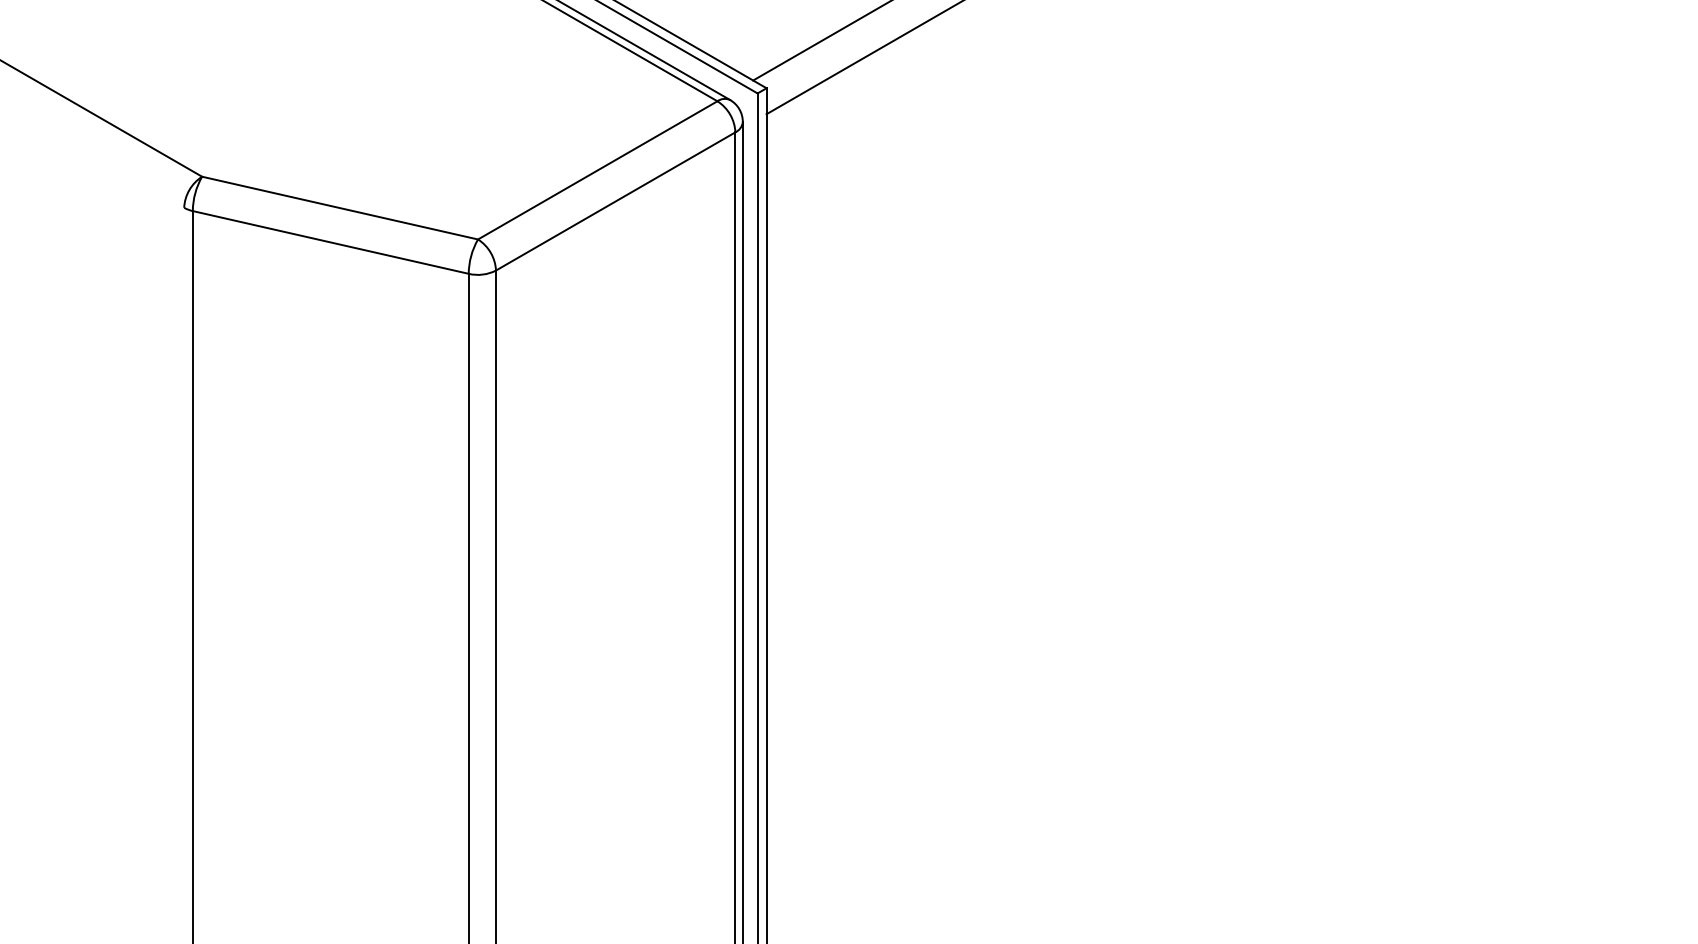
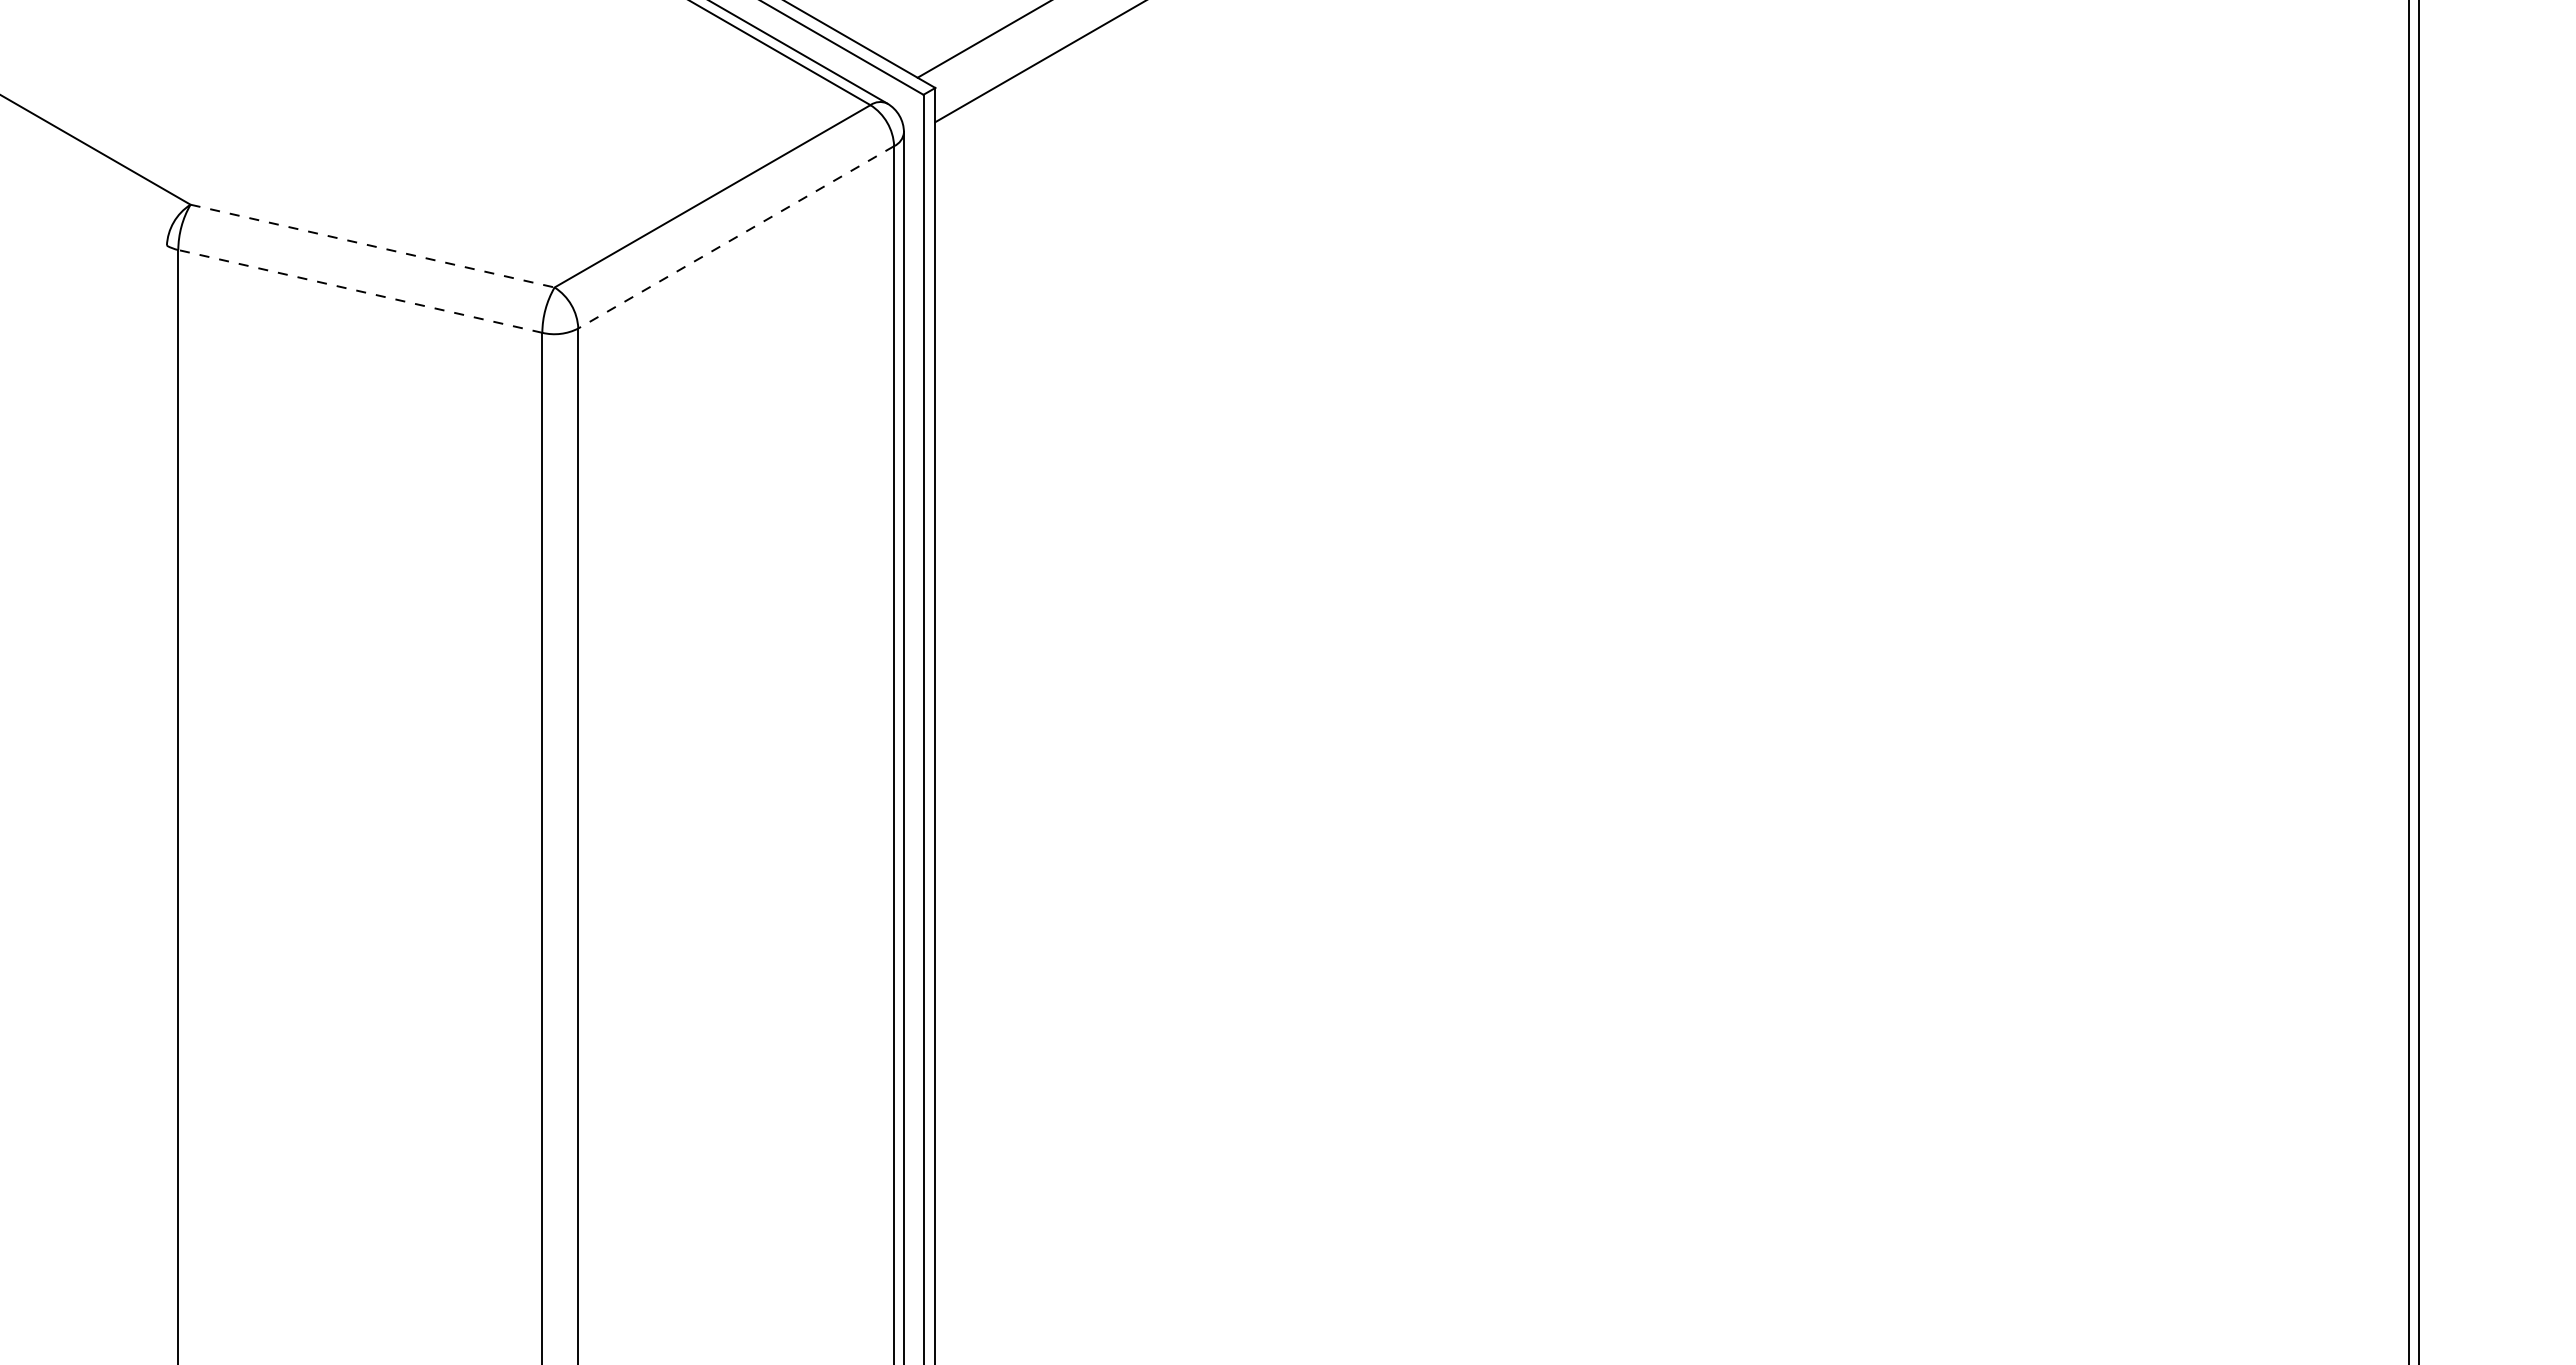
line: (615, 201) -> (735, 237), solid -> dashed
line: (340, 208) -> (372, 246), solid -> dashed
line: (330, 242) -> (360, 291), solid -> dashed

